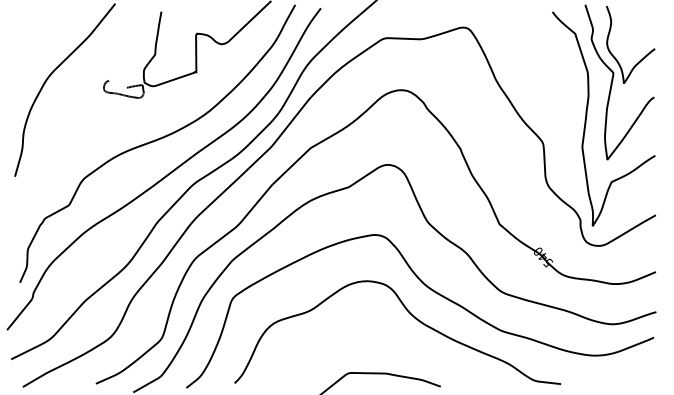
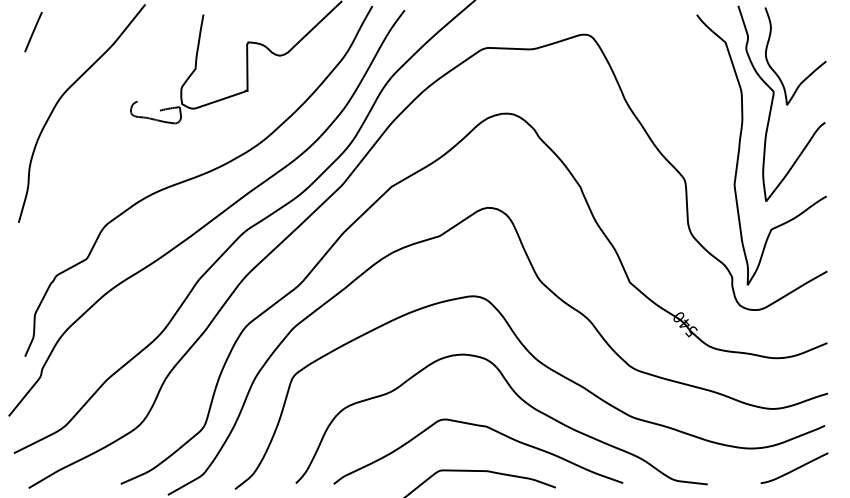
line: (26, 25) -> (33, 31), added
curve: (387, 340) -> (488, 429), added
curve: (629, 371) -> (794, 468), added

